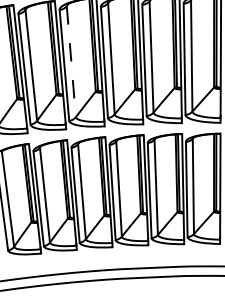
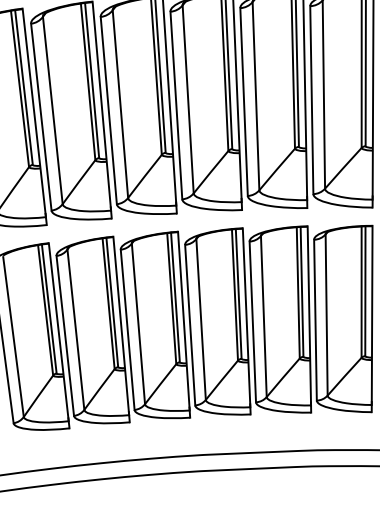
line: (71, 61) -> (120, 103), dashed -> solid

